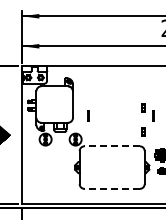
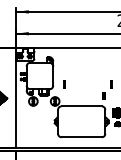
part: (143, 107) -> (104, 78), removed
line: (112, 146) -> (81, 106), dashed -> solid
line: (112, 188) -> (81, 137), dashed -> solid

